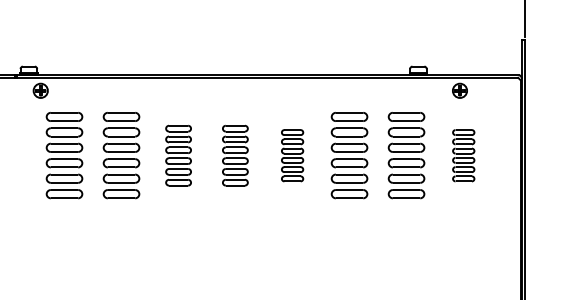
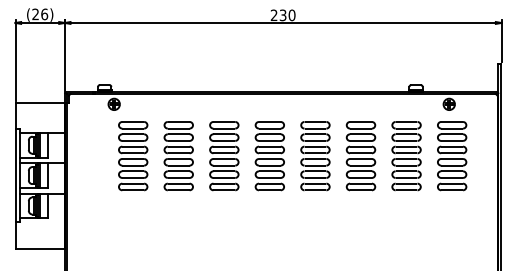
part: (178, 156) -> (224, 156), size x1.43
part: (235, 156) -> (269, 156), size x1.43
part: (292, 156) -> (315, 156), size x1.67
part: (464, 156) -> (452, 156), size x1.67

